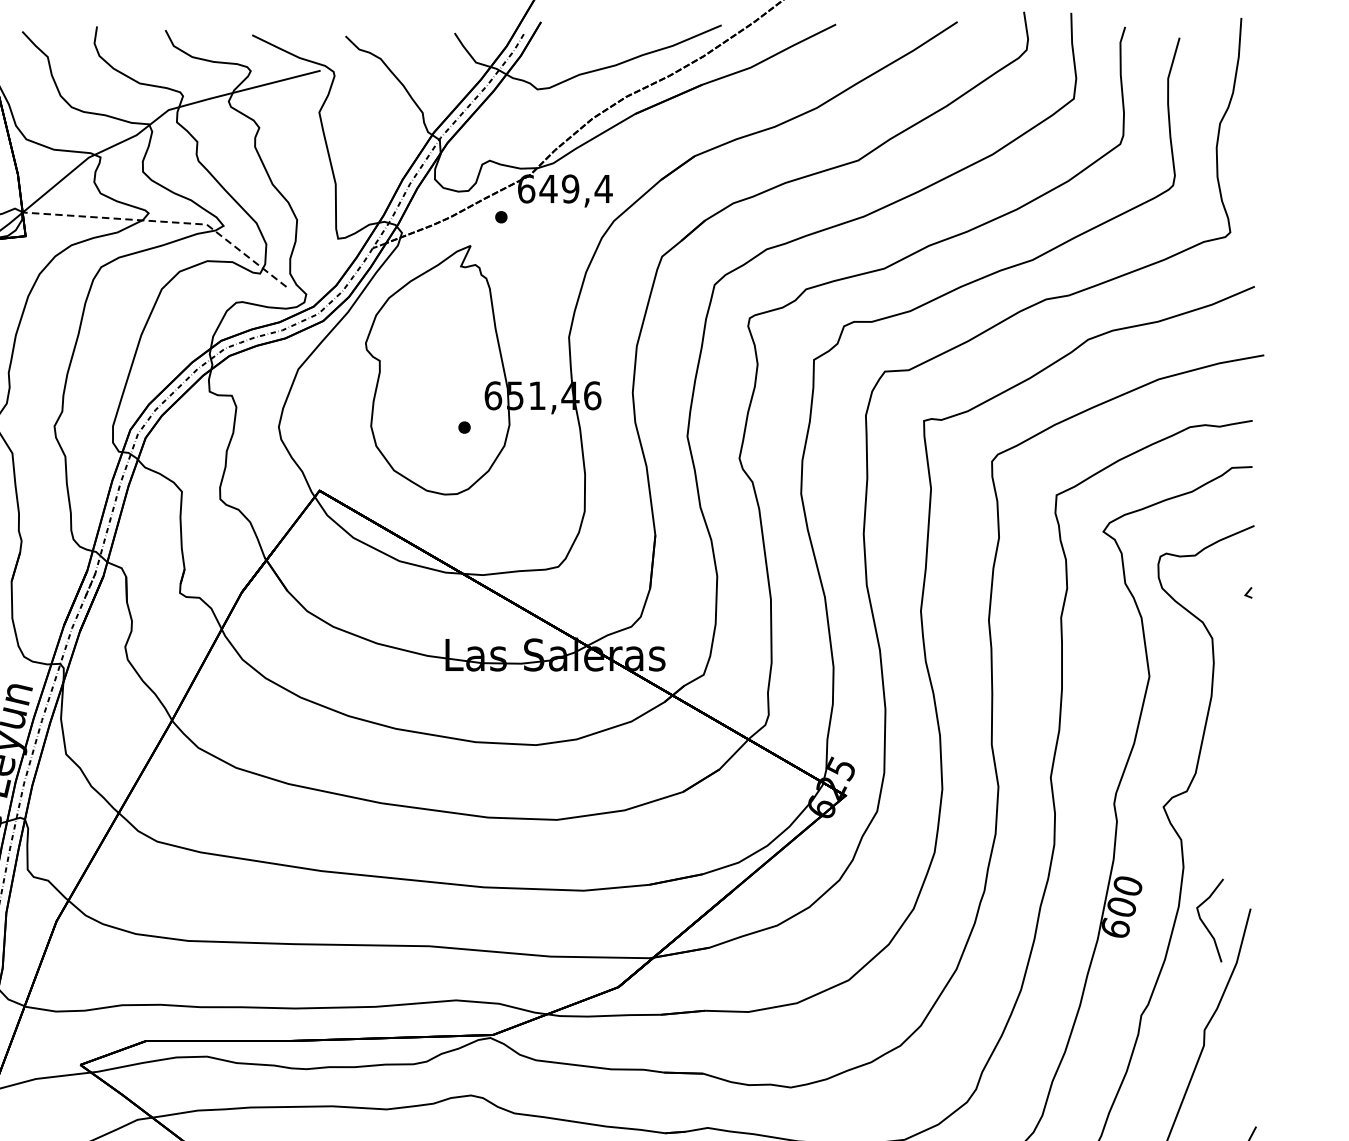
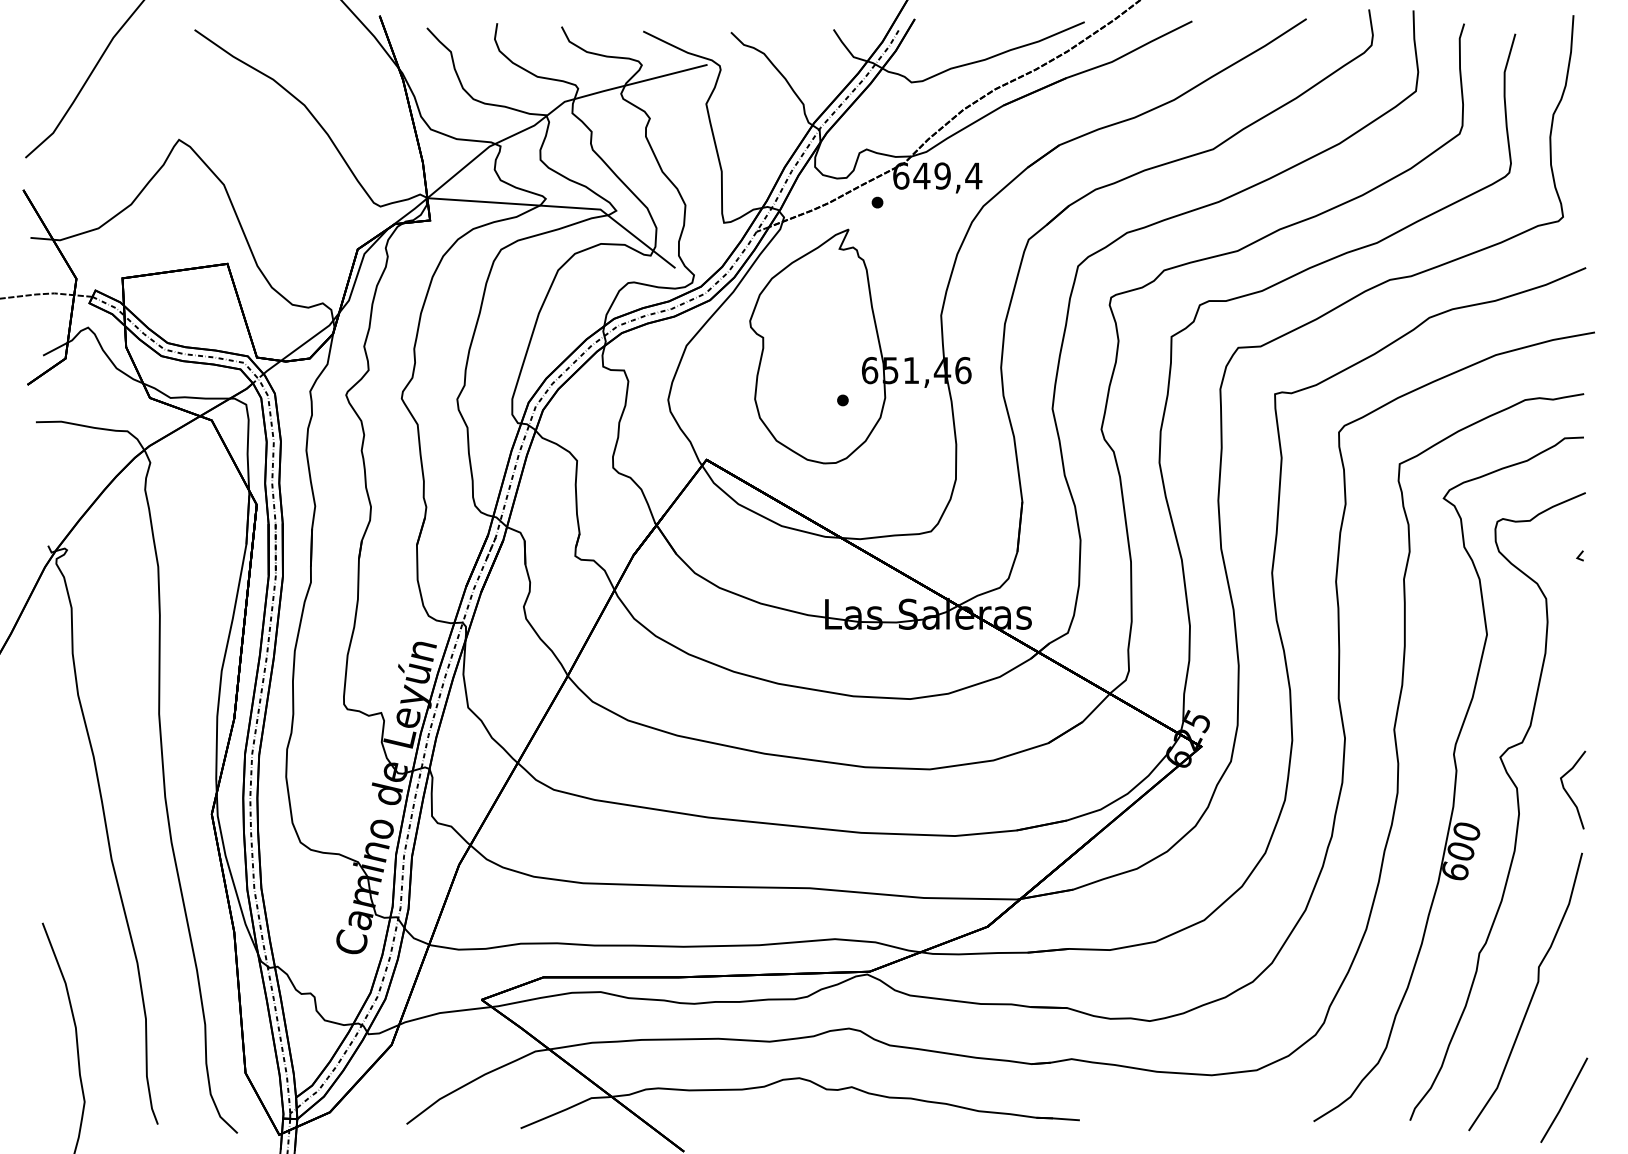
line: (165, 222) -> (561, 207), dashed -> solid
curve: (1204, 922) -> (1567, 791), moved

